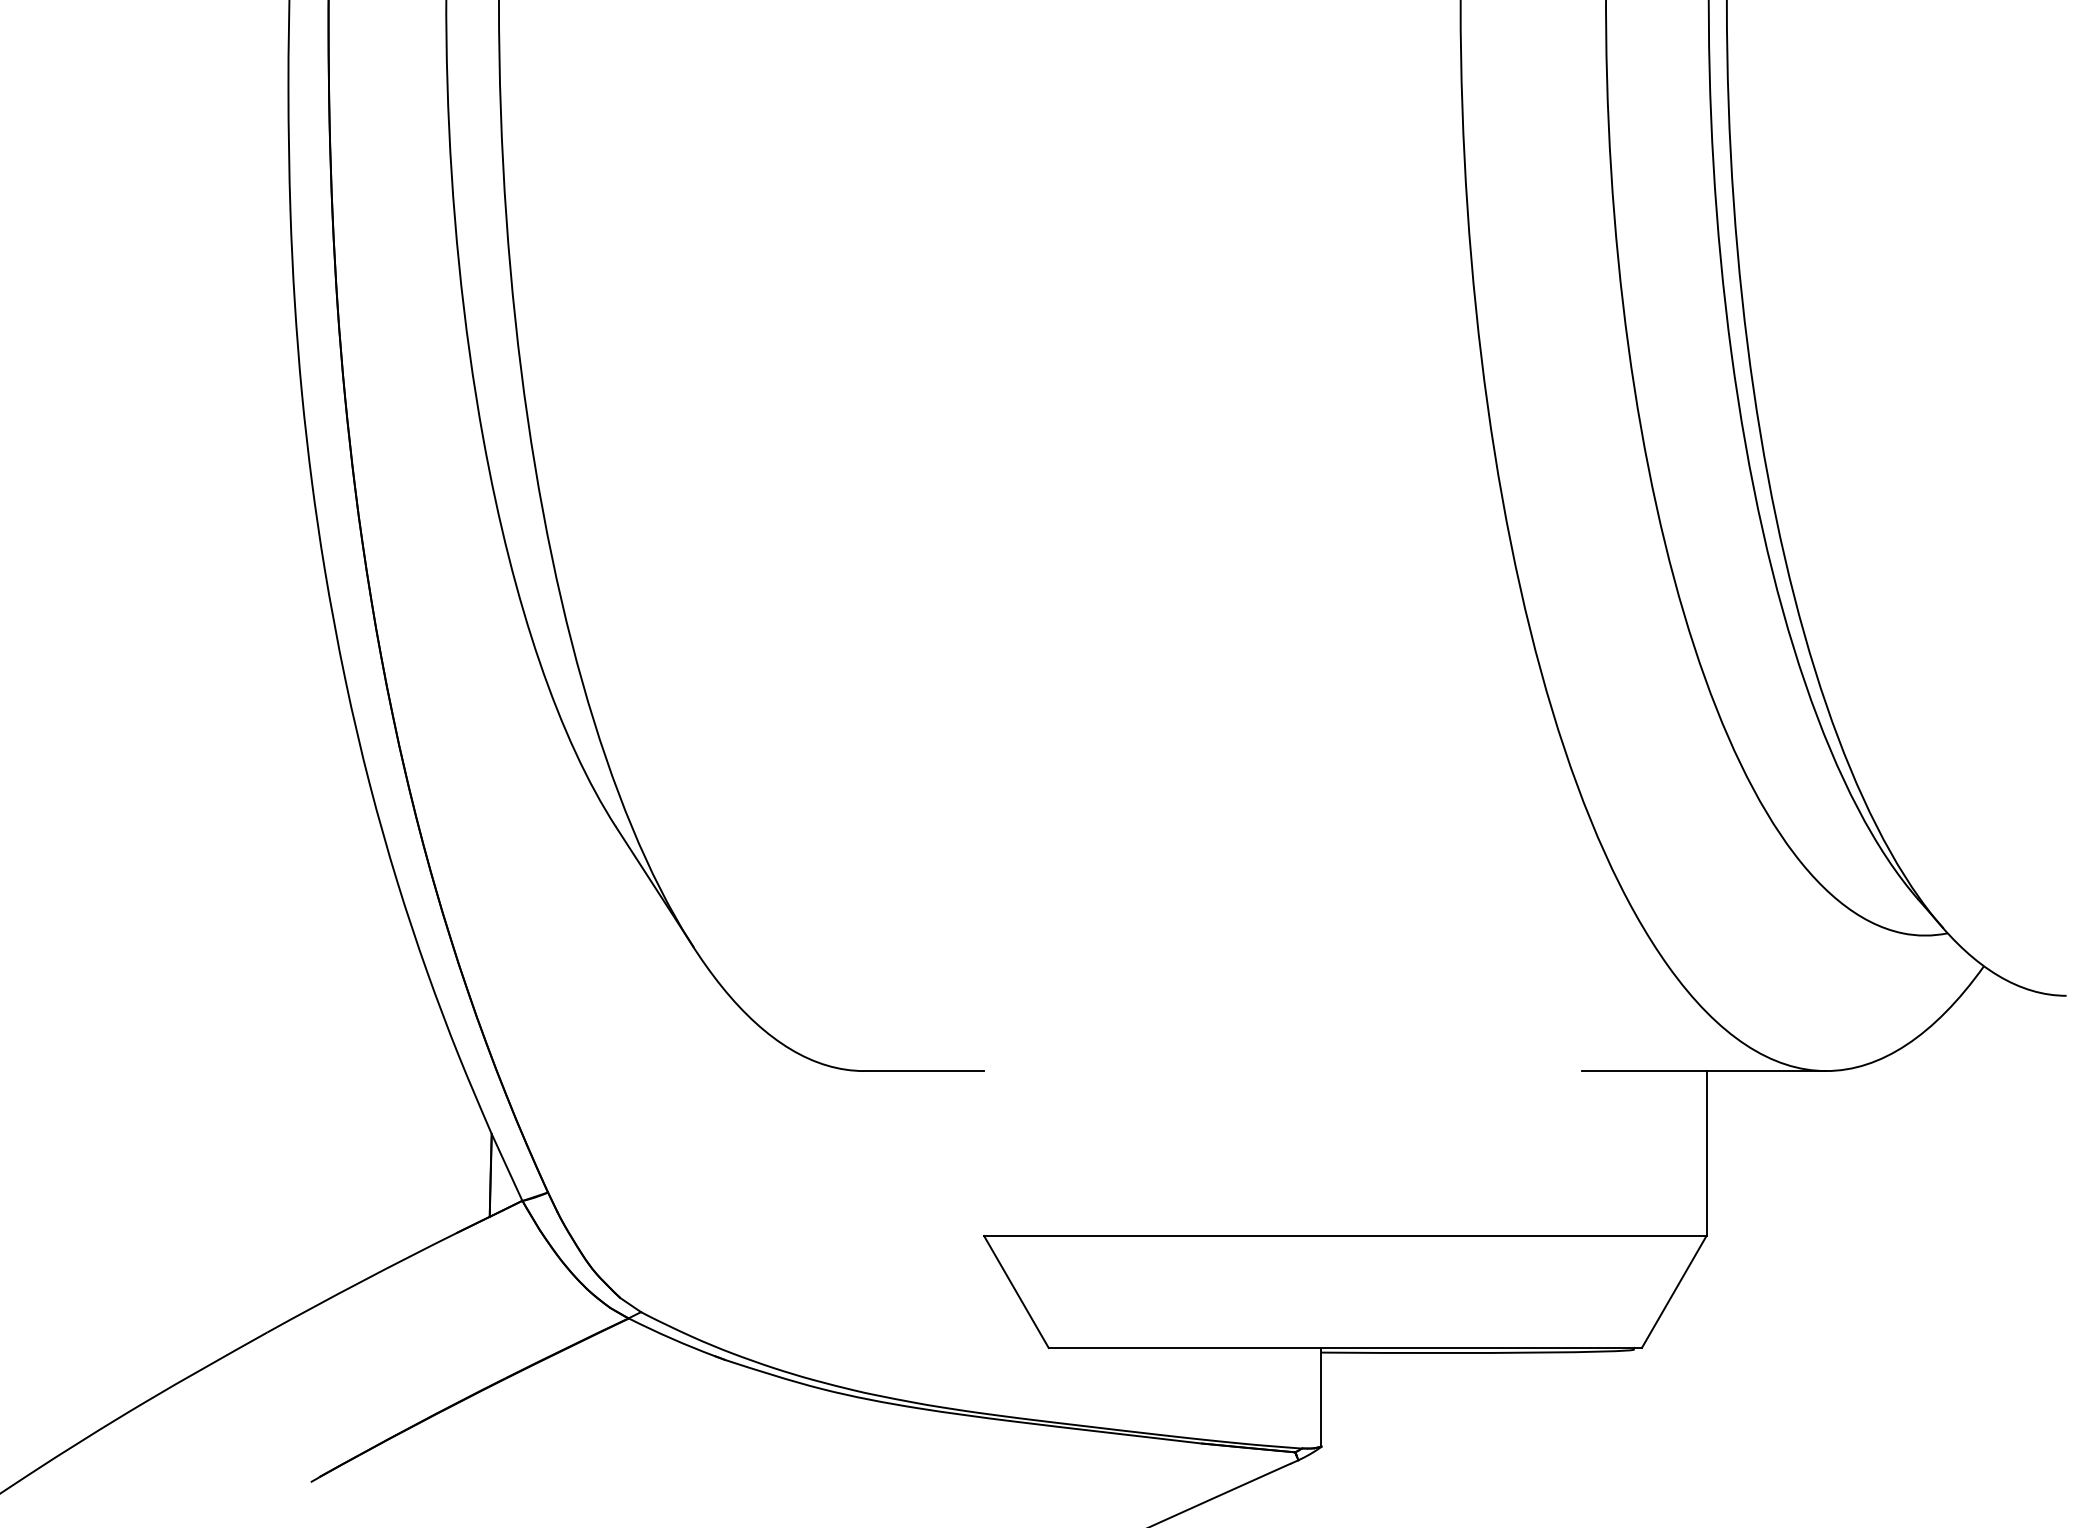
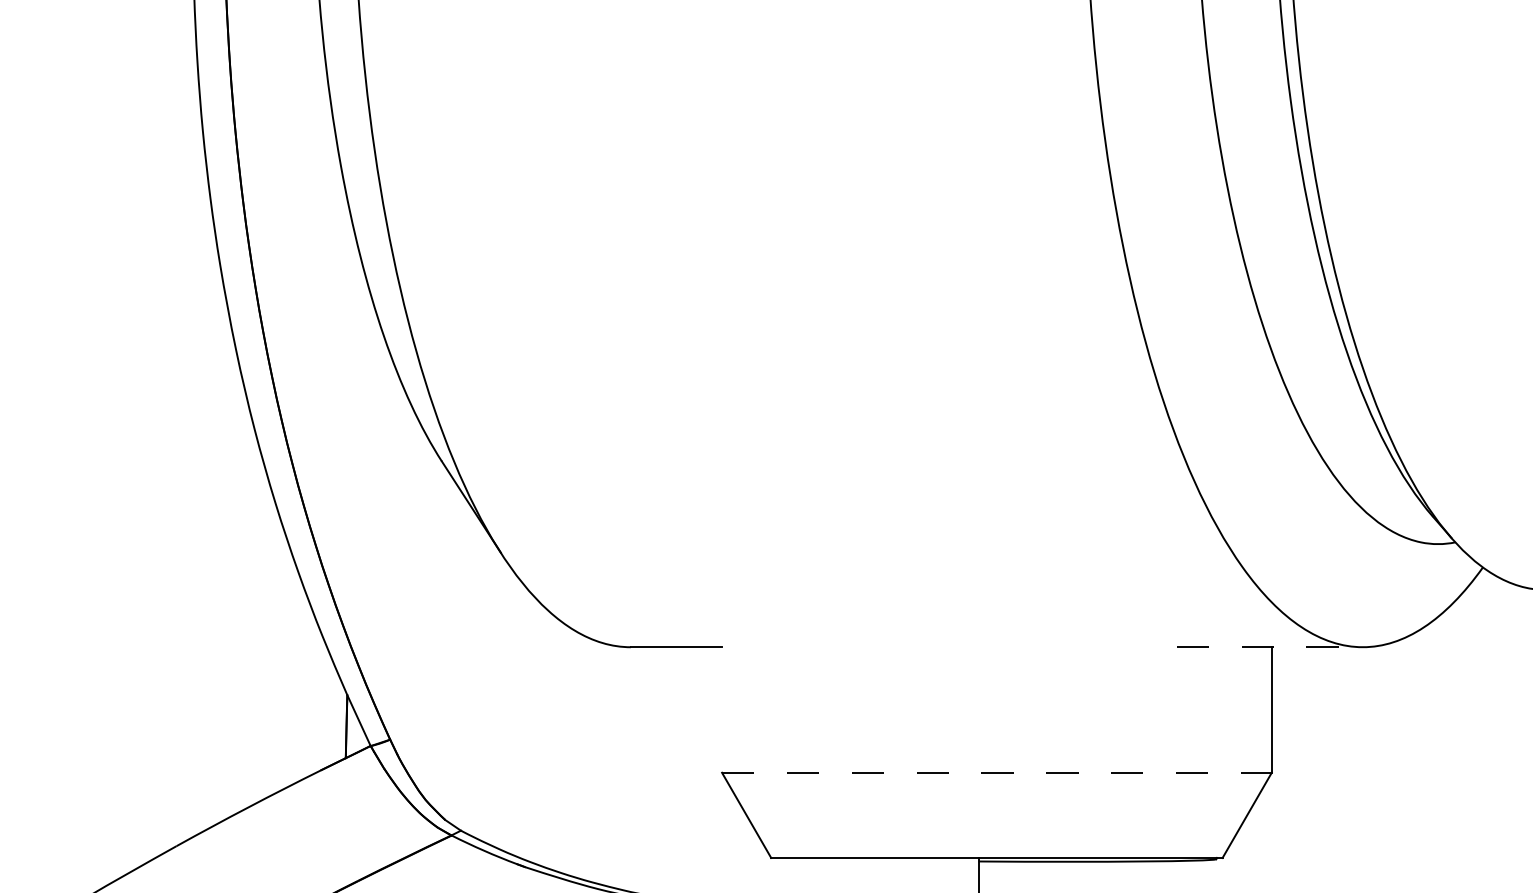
line: (1704, 1071) -> (1270, 647), solid -> dashed
line: (1345, 1236) -> (997, 773), solid -> dashed

